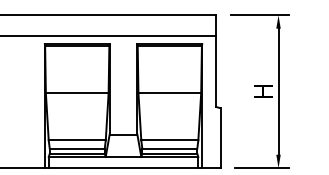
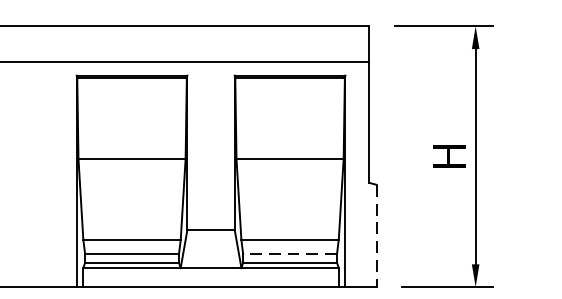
line: (220, 138) -> (376, 236), solid -> dashed
line: (169, 148) -> (289, 253), solid -> dashed

